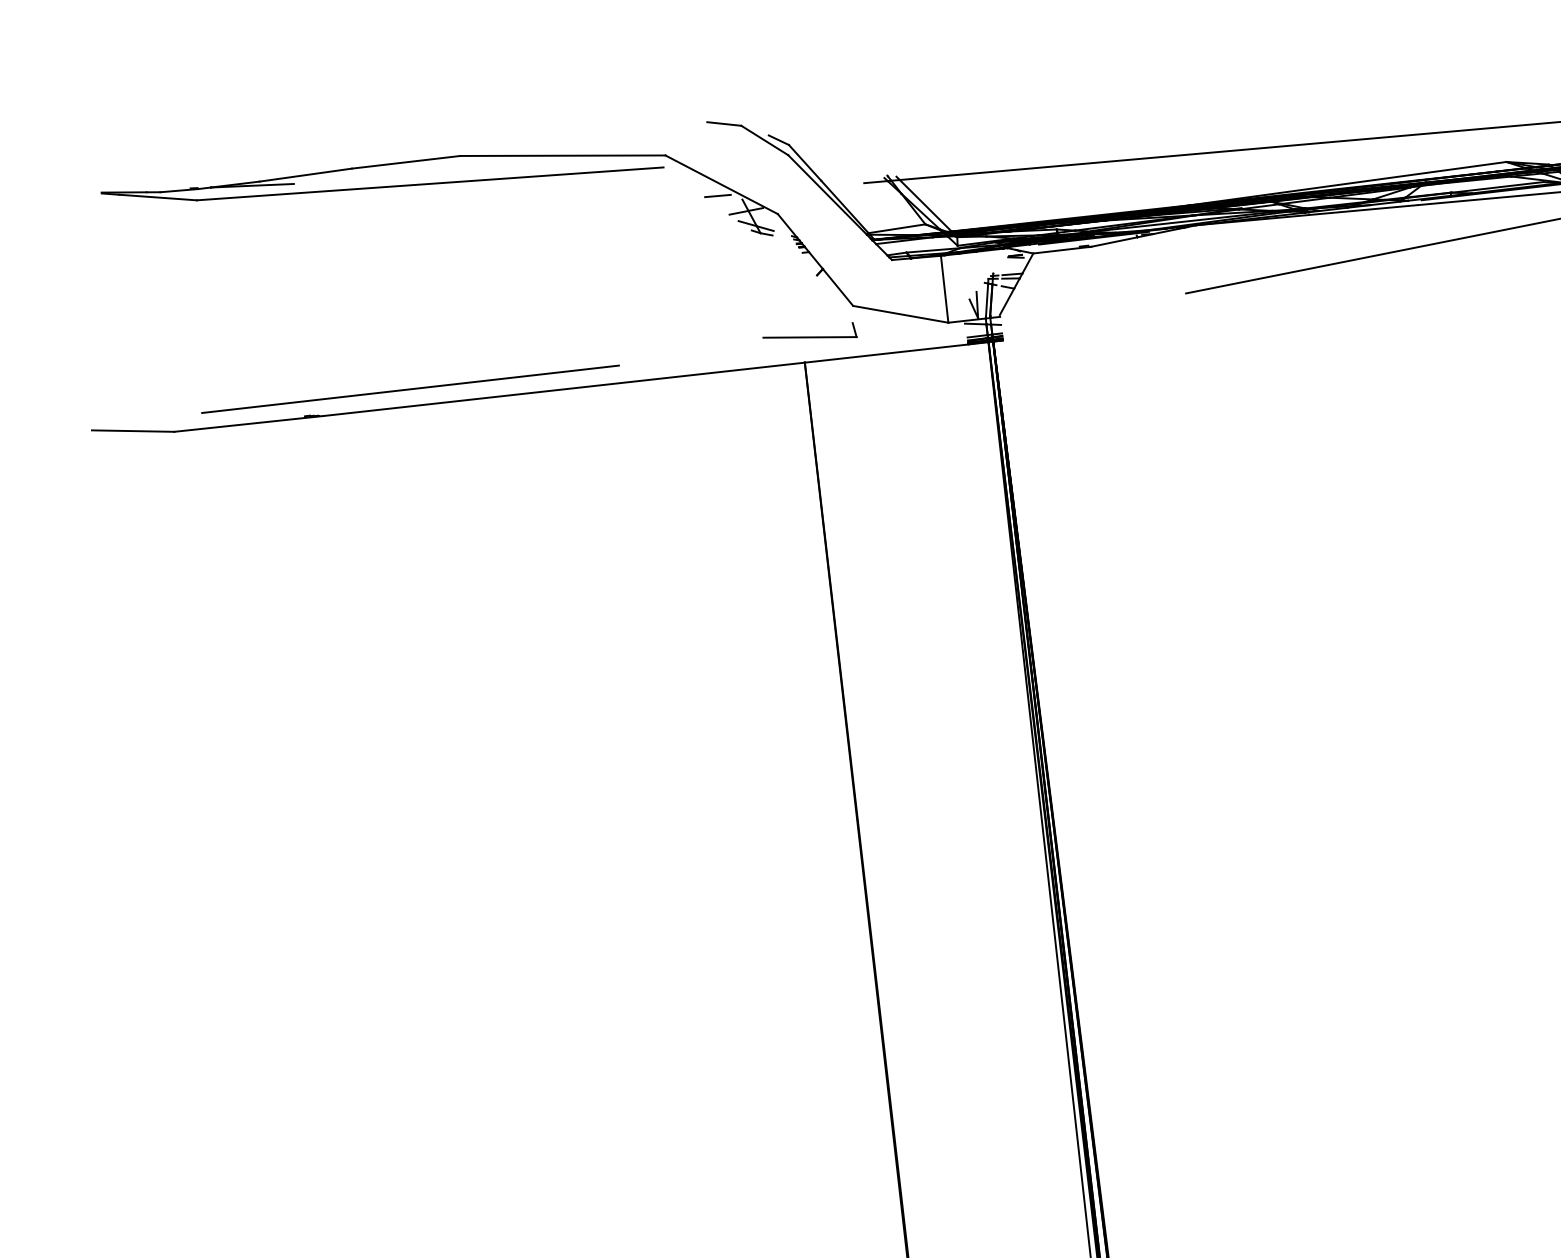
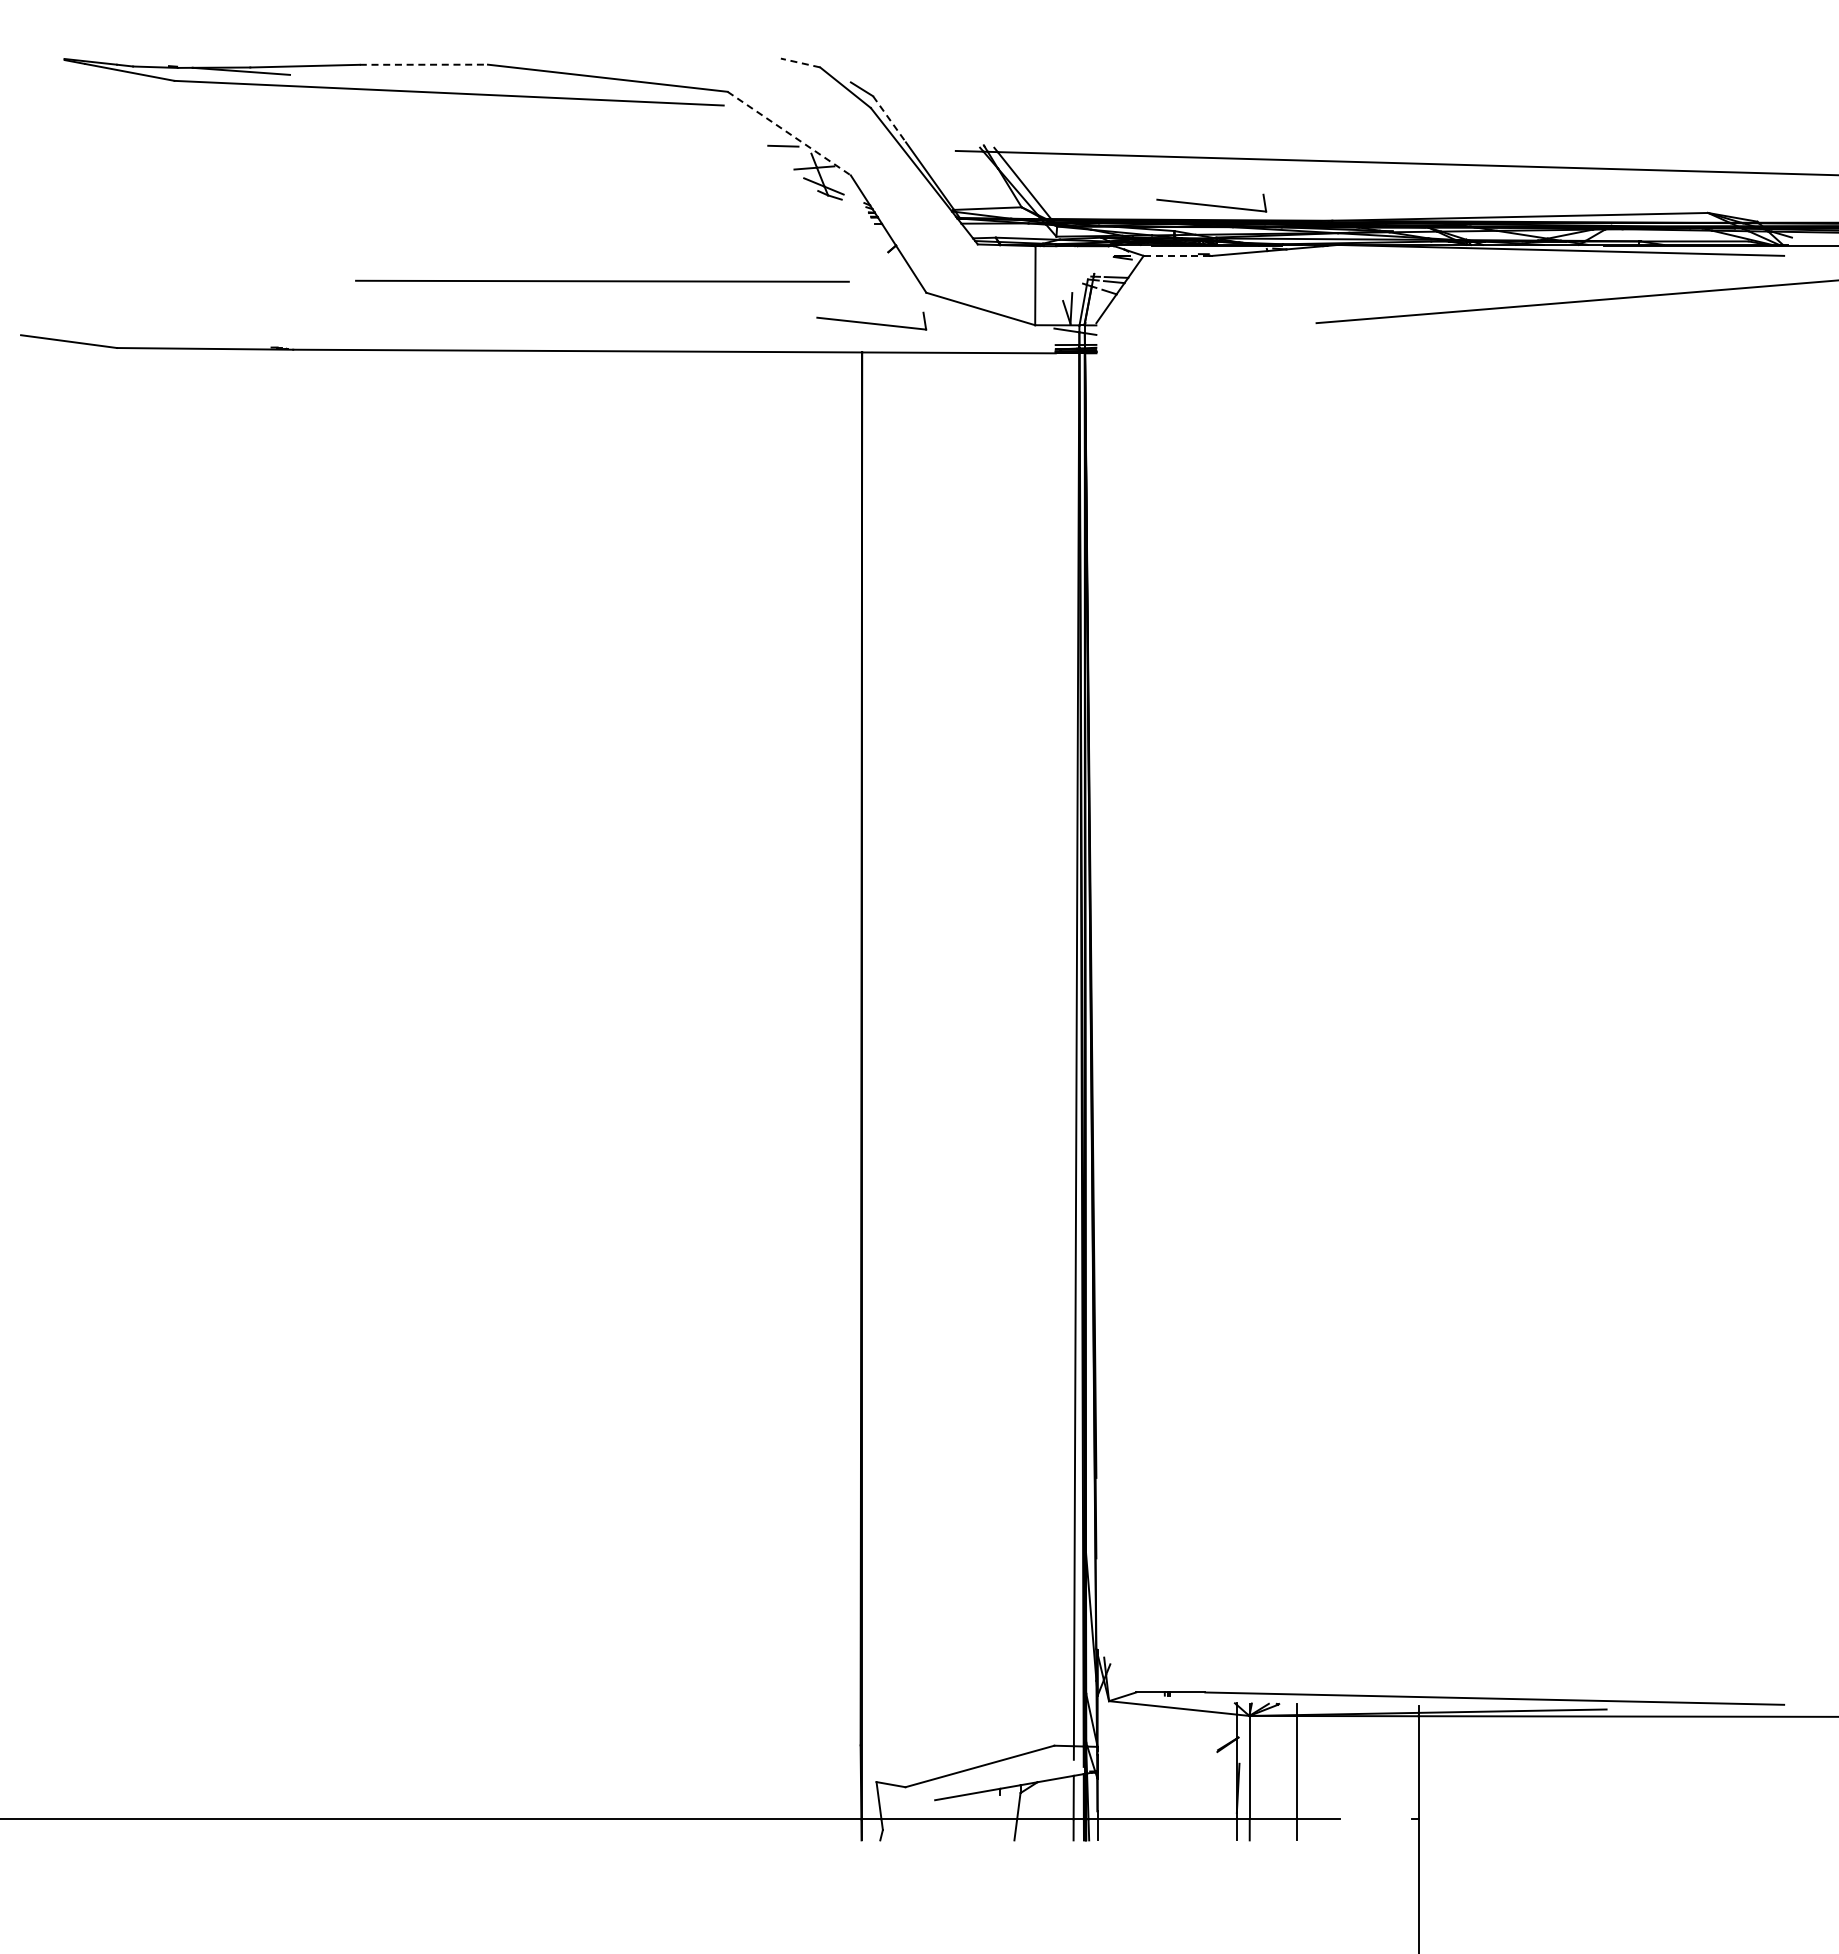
line: (724, 123) -> (800, 62), solid -> dashed
line: (406, 162) -> (424, 64), solid -> dashed
line: (805, 163) -> (889, 119), solid -> dashed
line: (721, 184) -> (789, 133), solid -> dashed
part: (1085, 201) -> (1211, 202), added
line: (1061, 249) -> (1176, 255), solid -> dashed
line: (410, 388) -> (602, 280), moved

